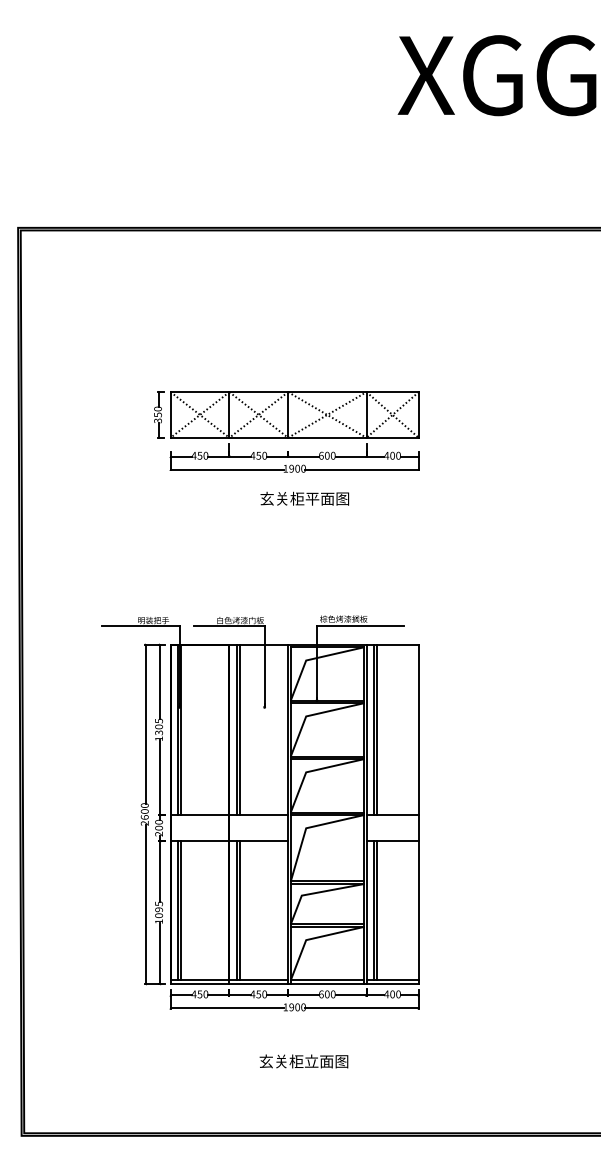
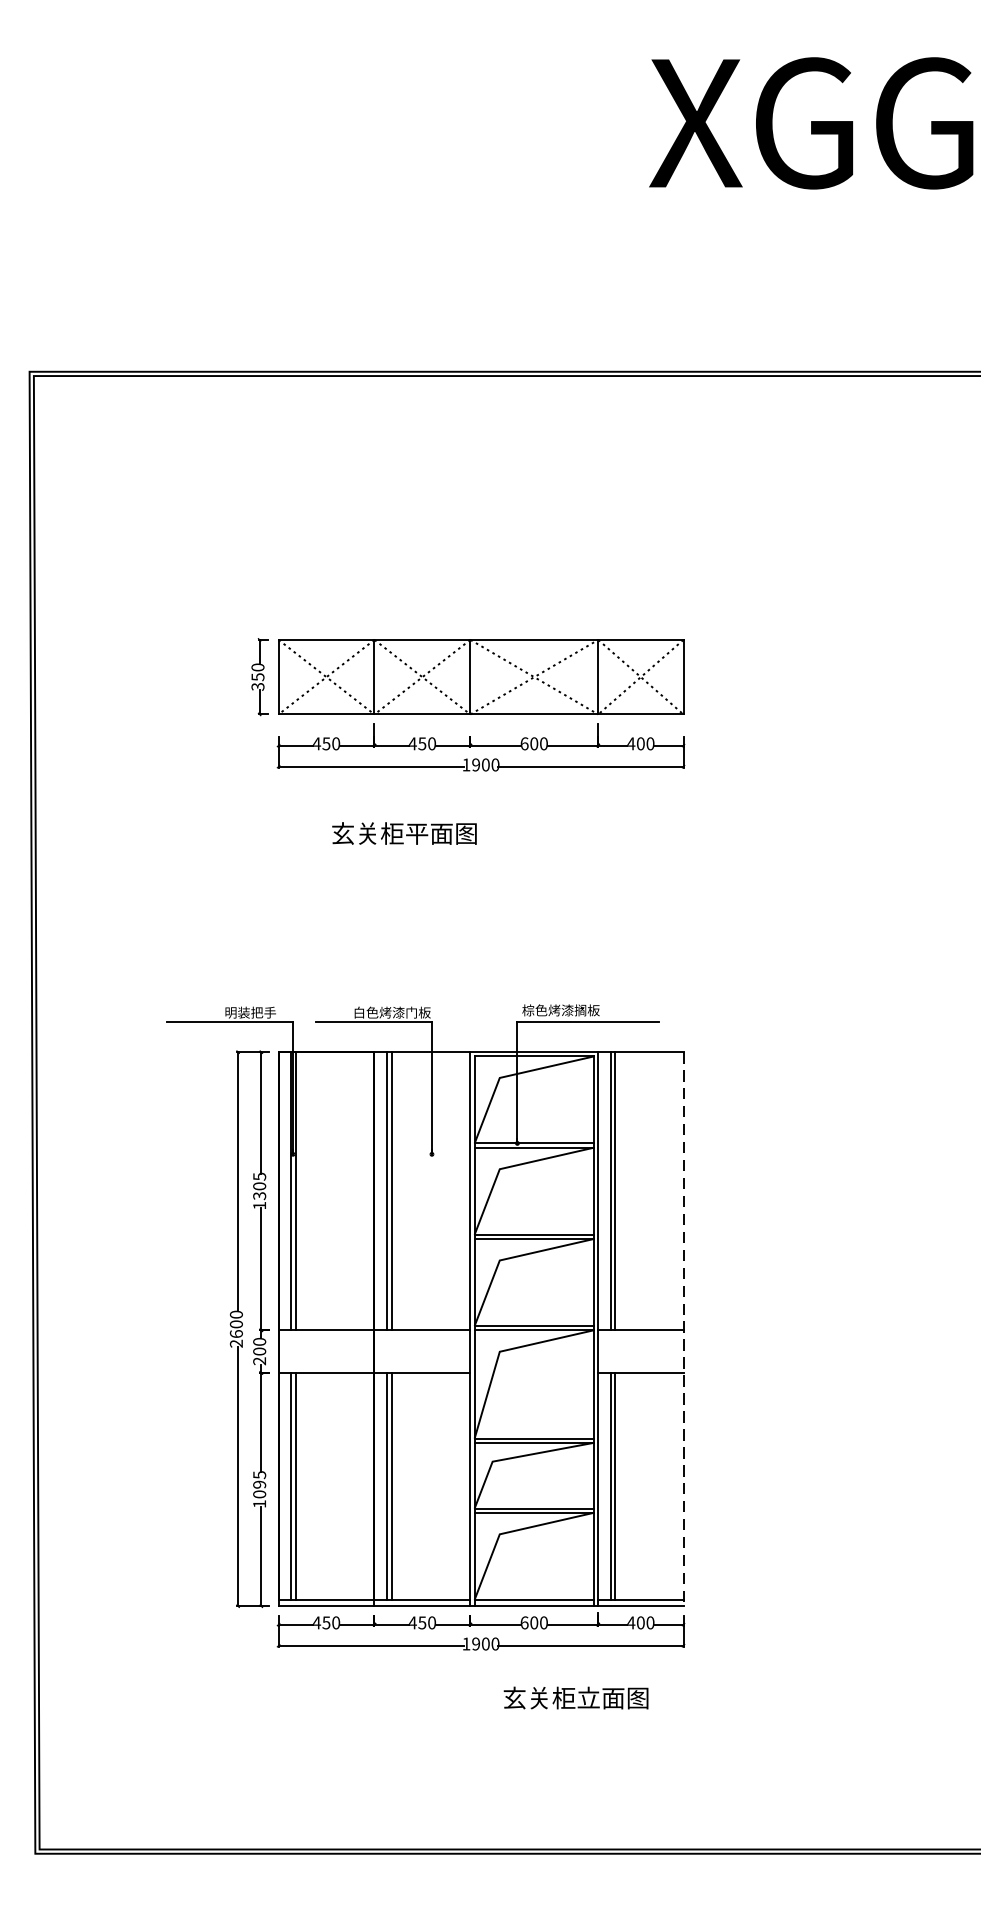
text: (304, 498) -> (403, 833), moved
line: (418, 814) -> (683, 1329), solid -> dashed
text: (303, 1061) -> (575, 1698), moved

